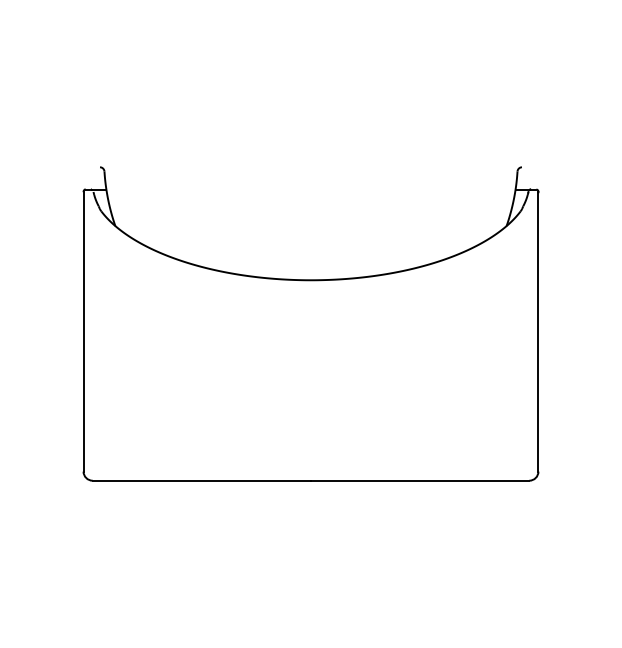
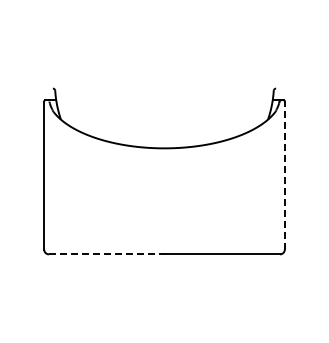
line: (537, 331) -> (284, 175), solid -> dashed
line: (201, 480) -> (106, 254), solid -> dashed

